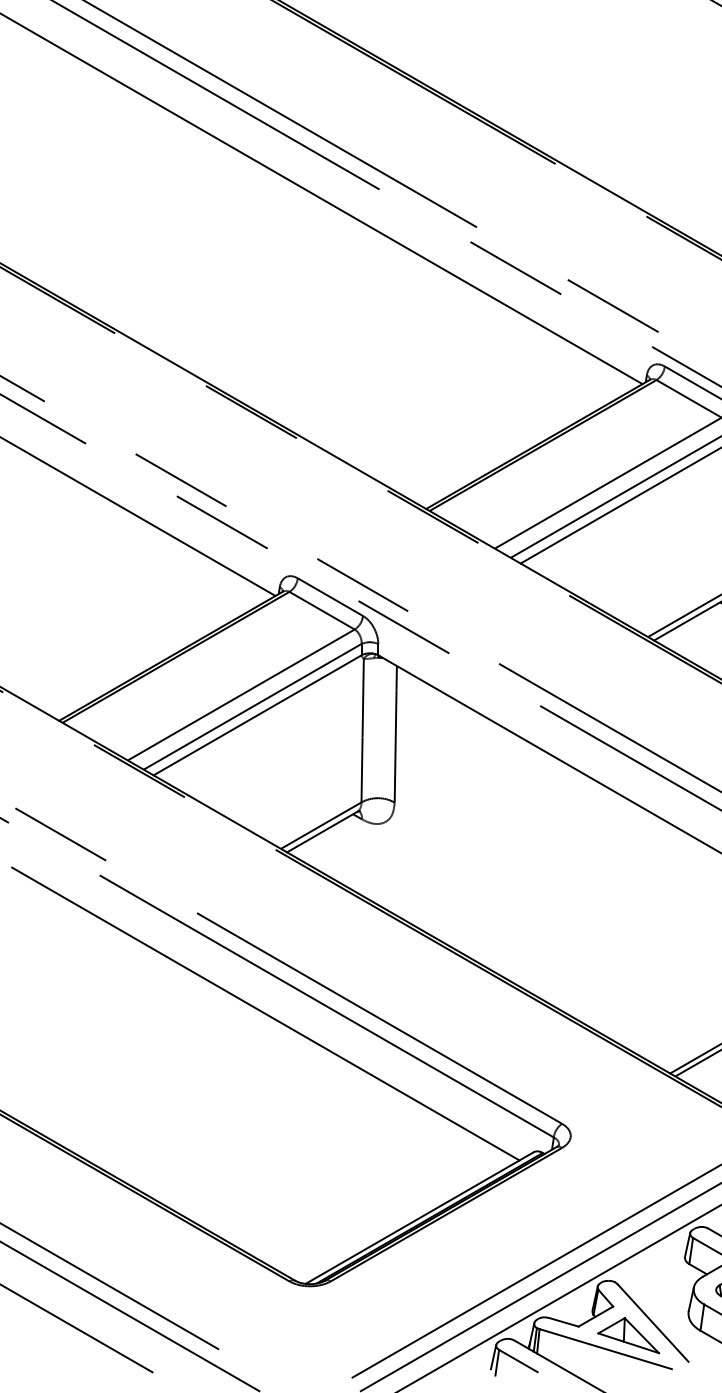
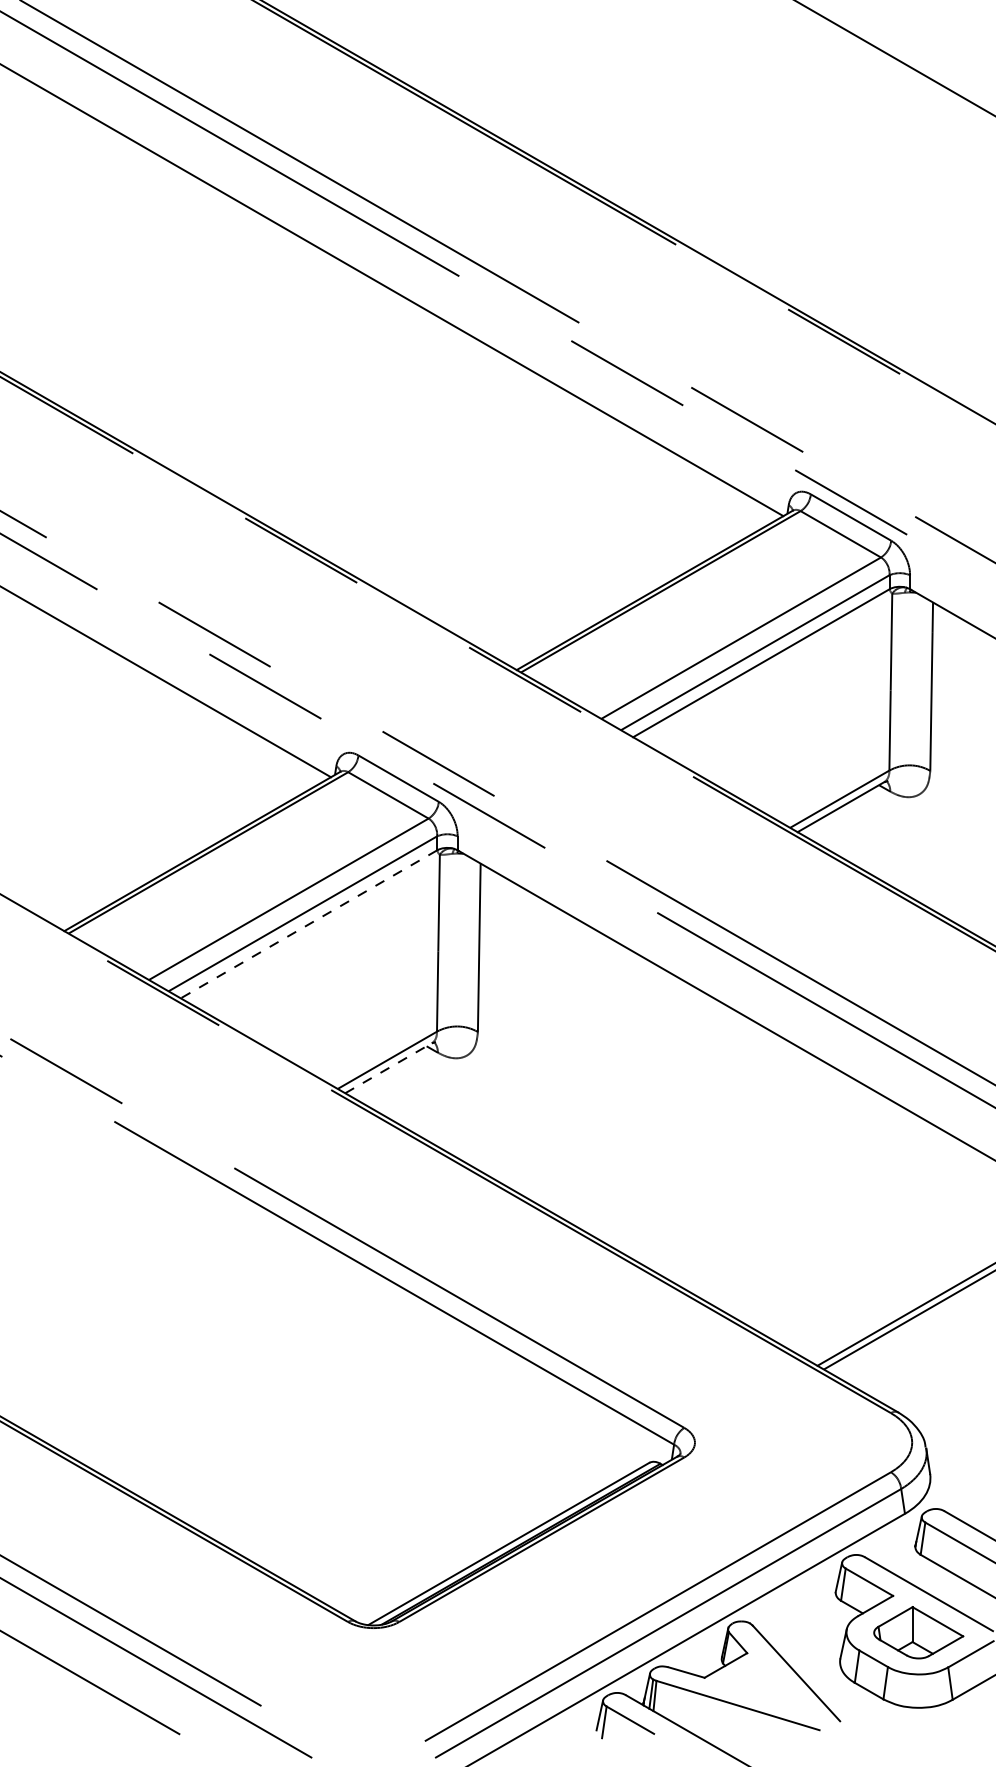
line: (257, 715) -> (308, 924), solid -> dashed
line: (322, 832) -> (388, 1068), solid -> dashed
line: (265, 1014) -> (318, 1292), removed
part: (628, 1335) -> (765, 1688), removed

